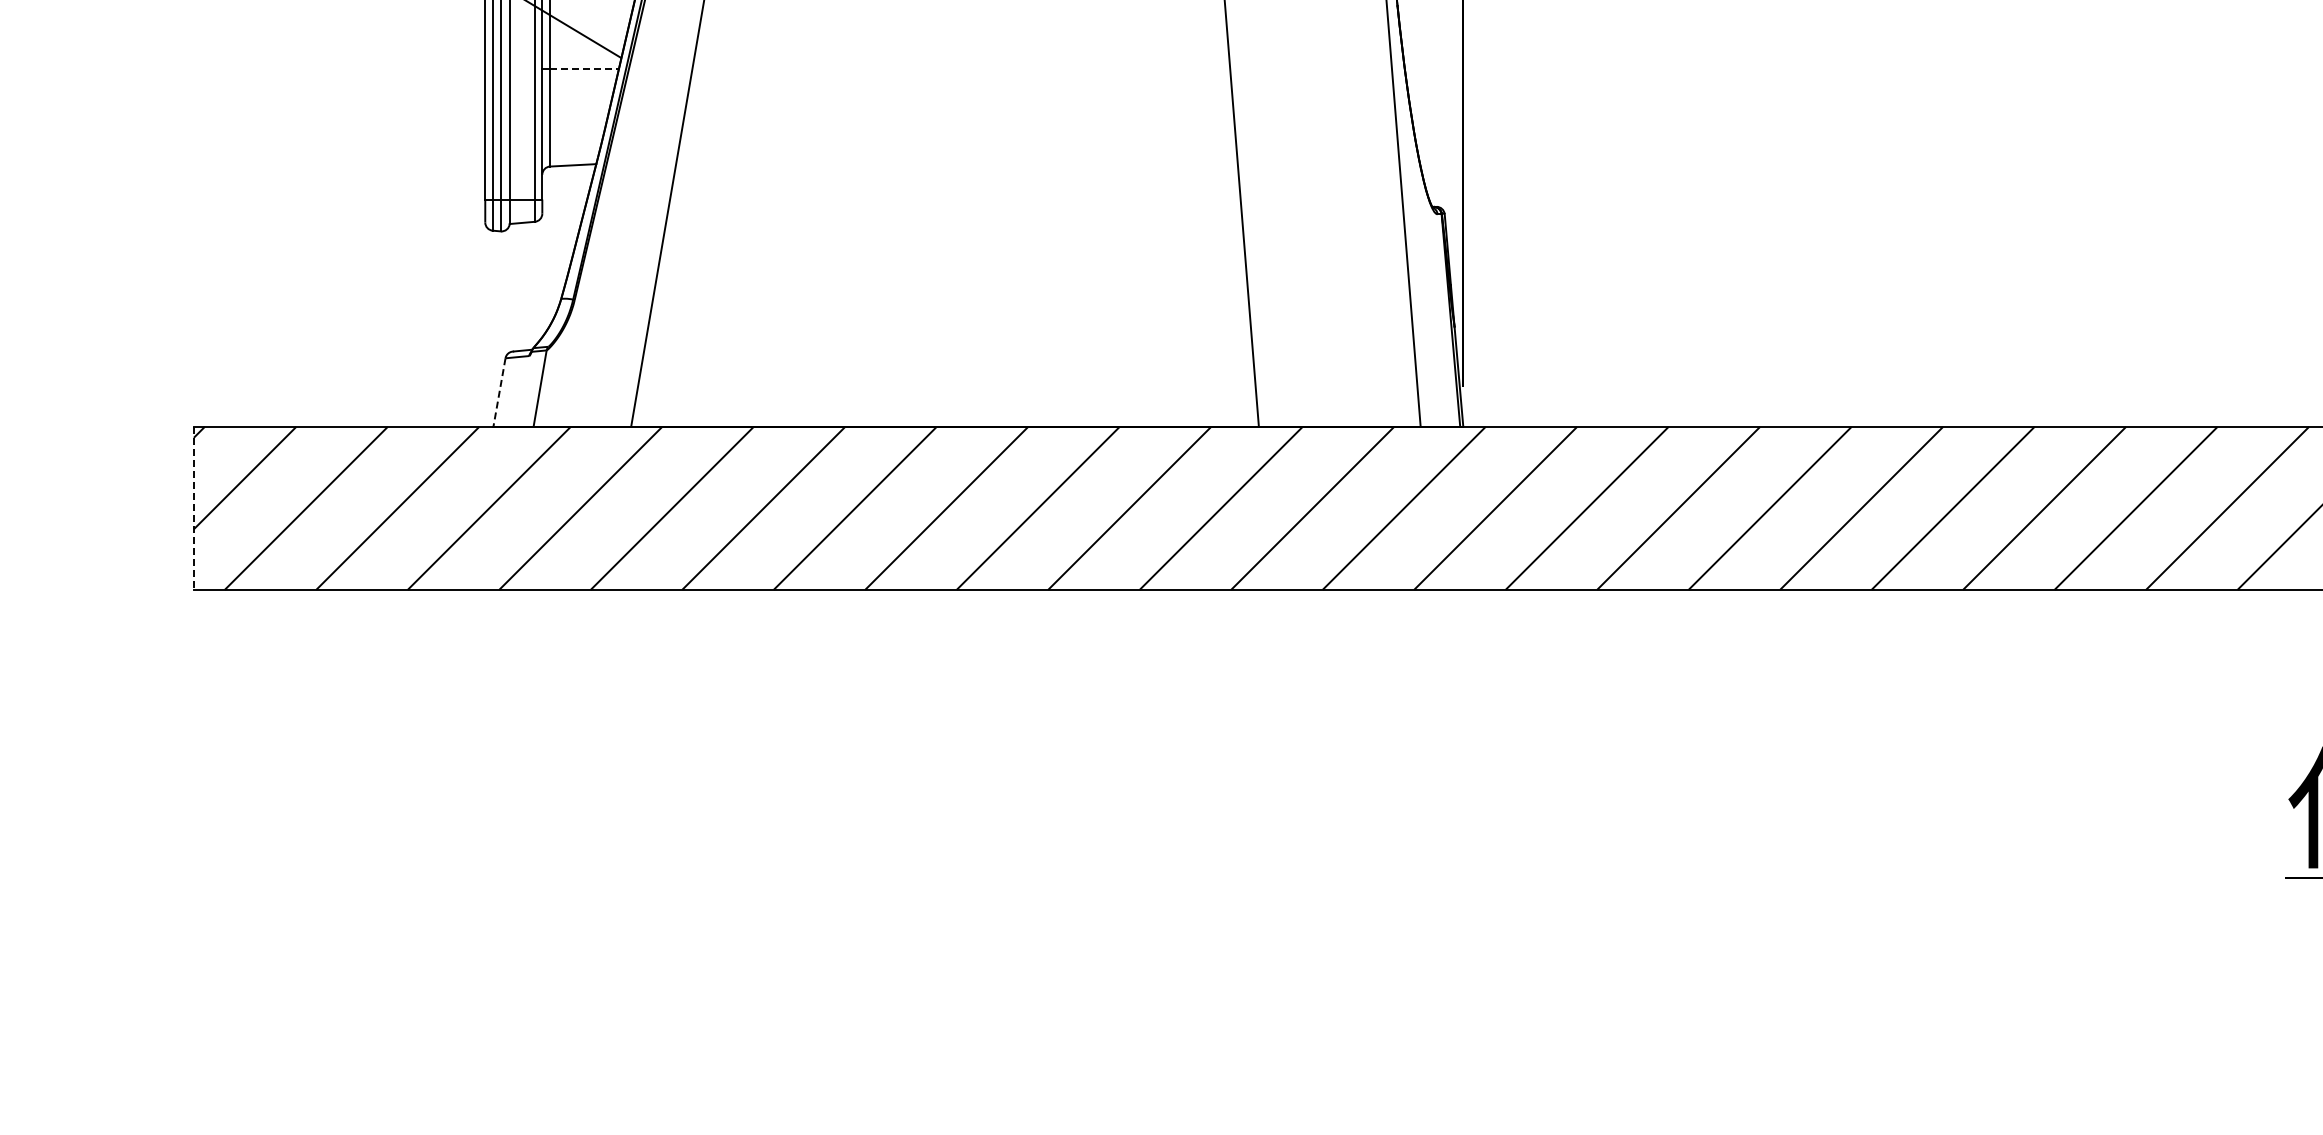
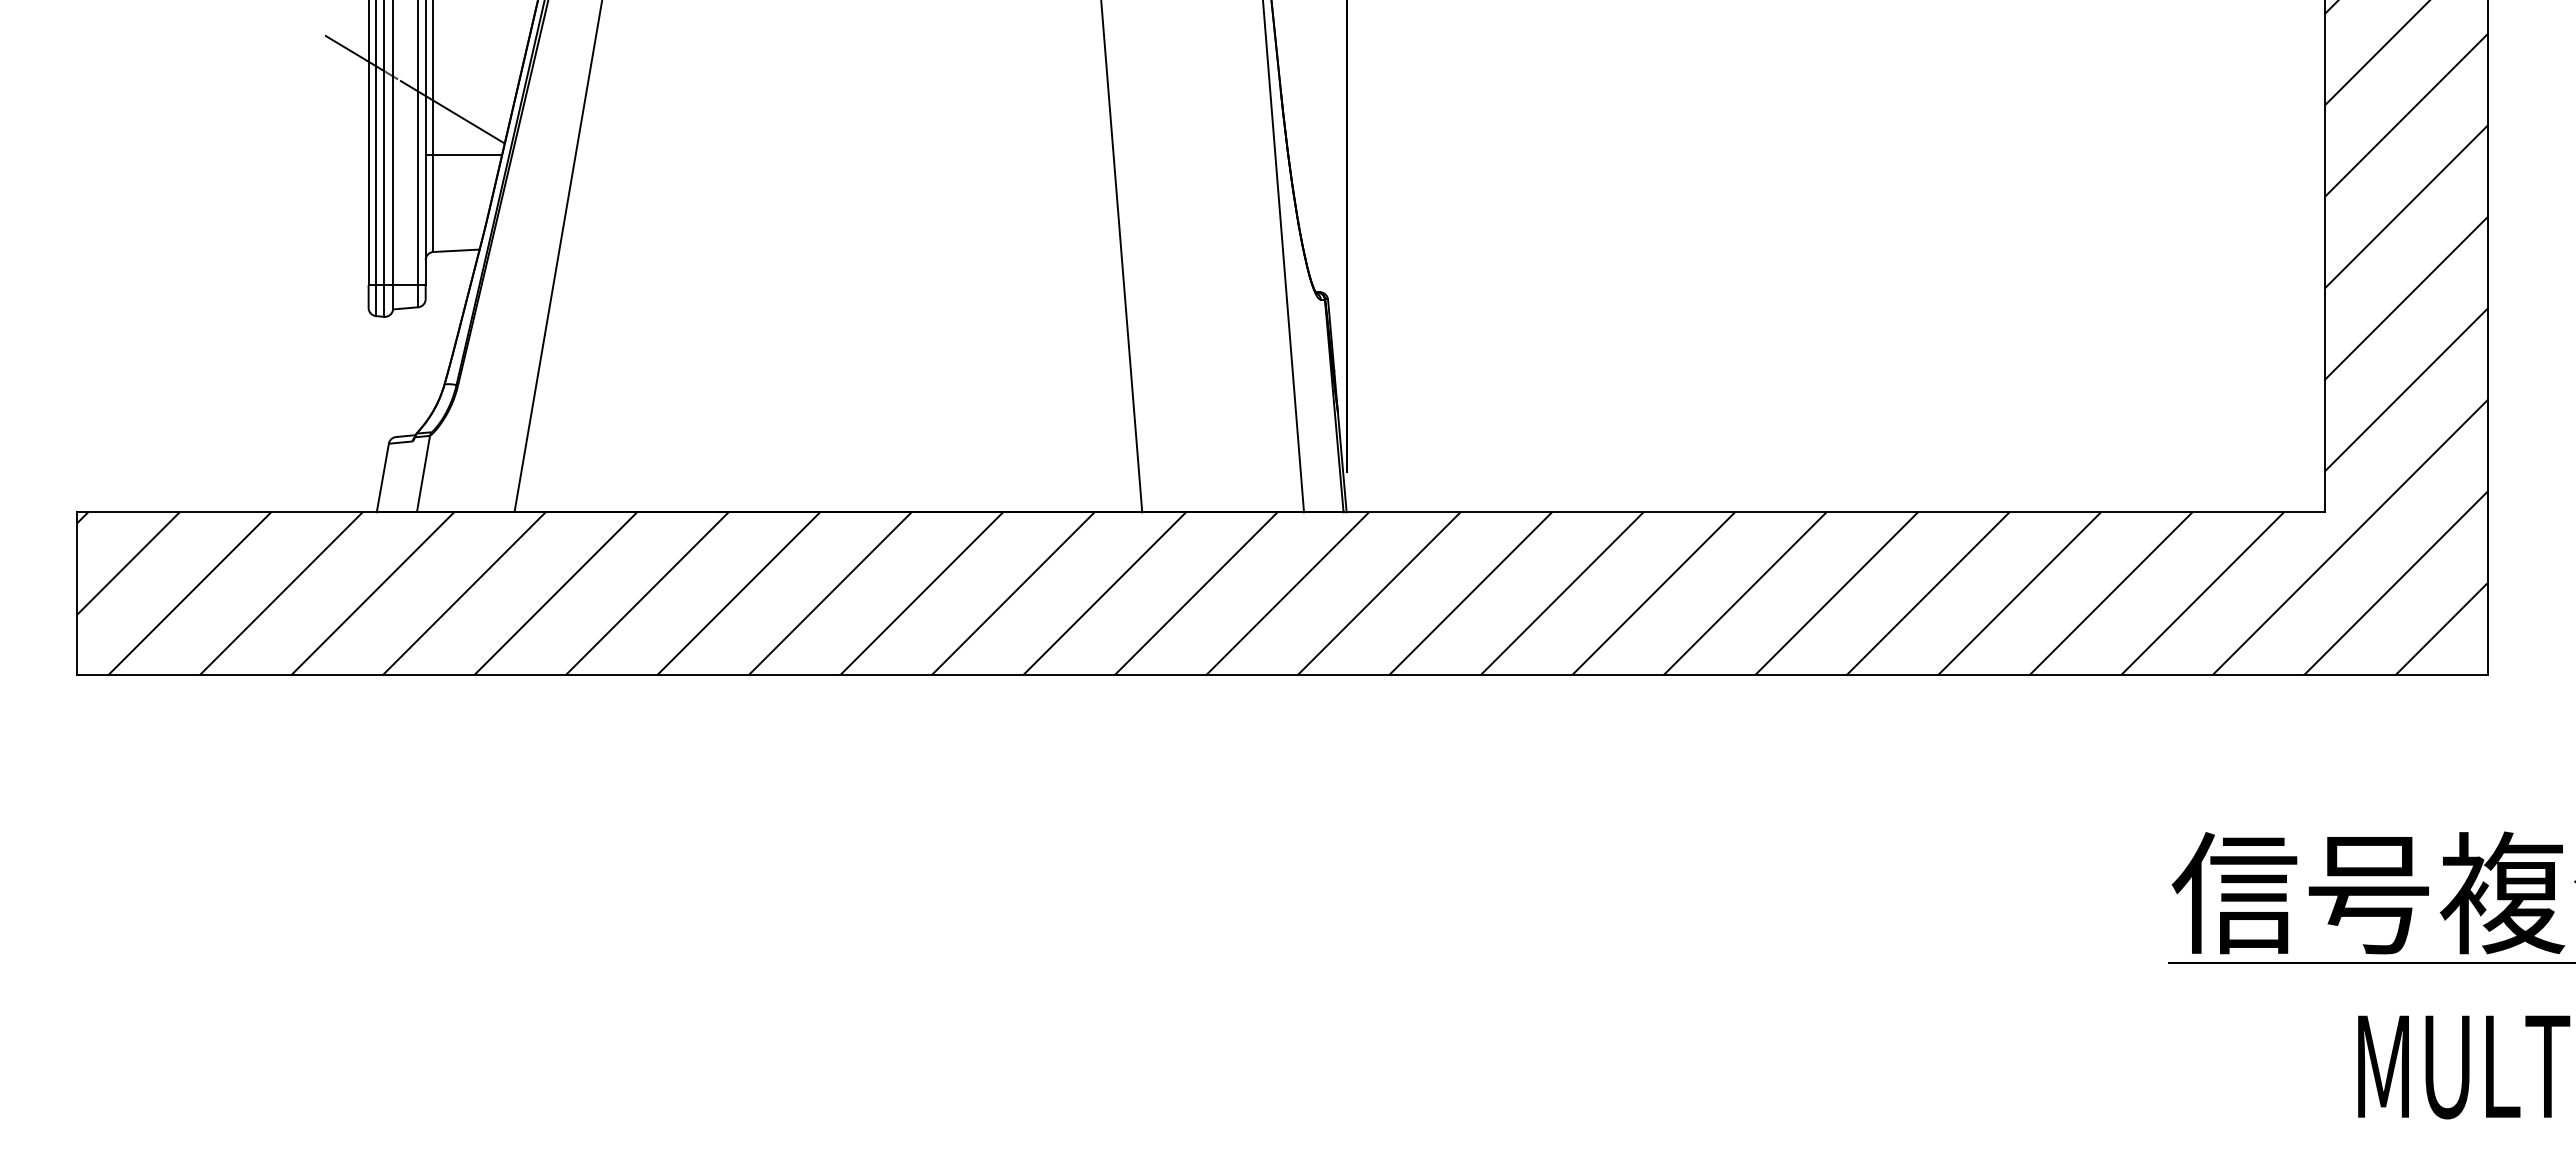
line: (585, 69) -> (468, 154), dashed -> solid
line: (499, 393) -> (382, 478), dashed -> solid
line: (194, 508) -> (77, 593), dashed -> solid

